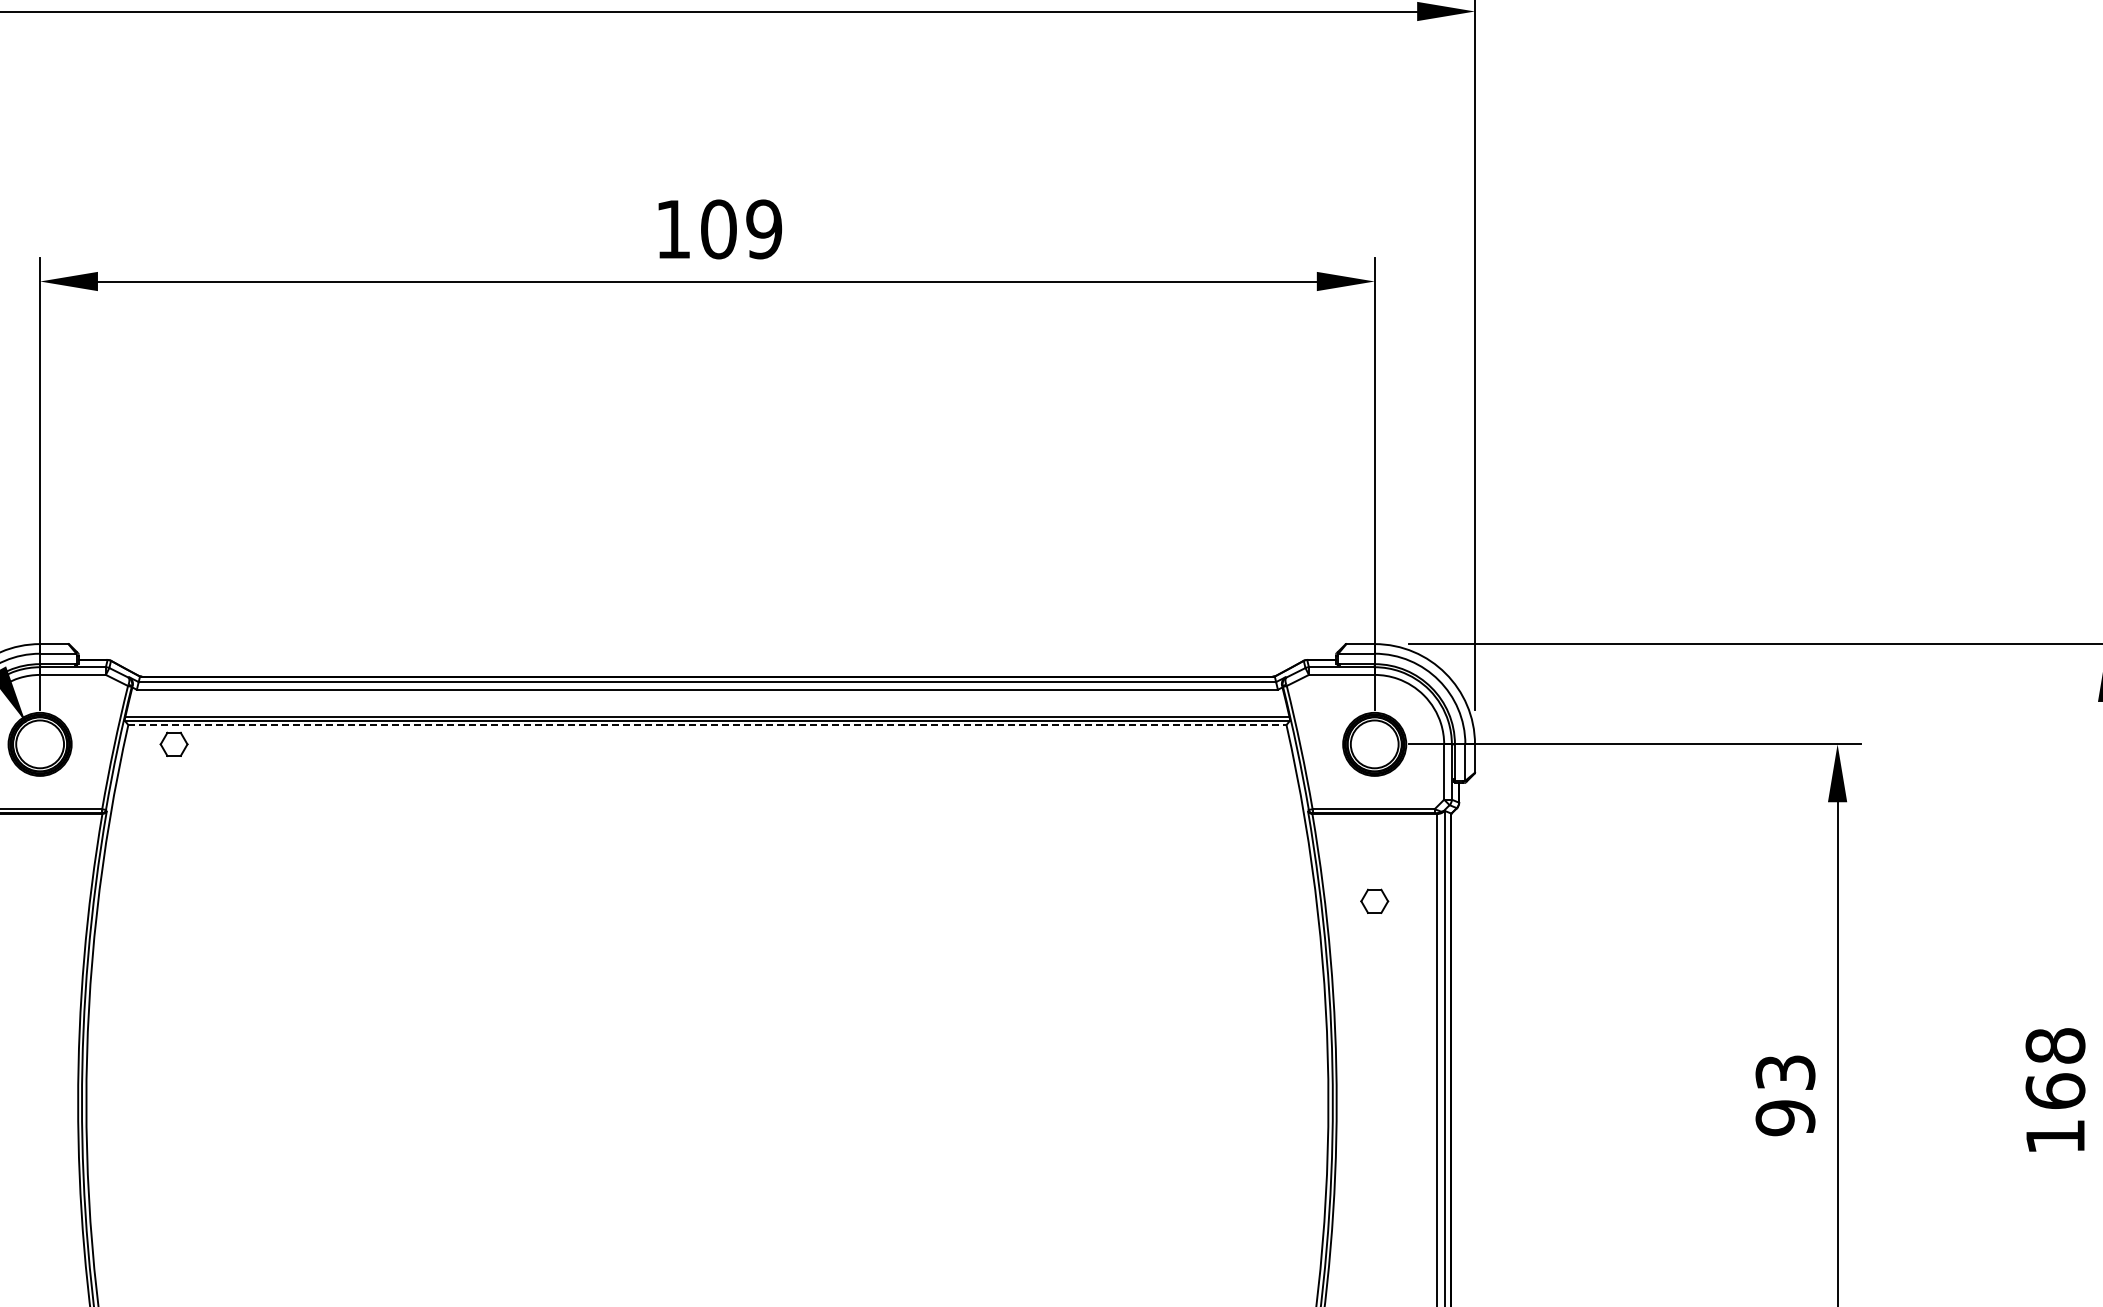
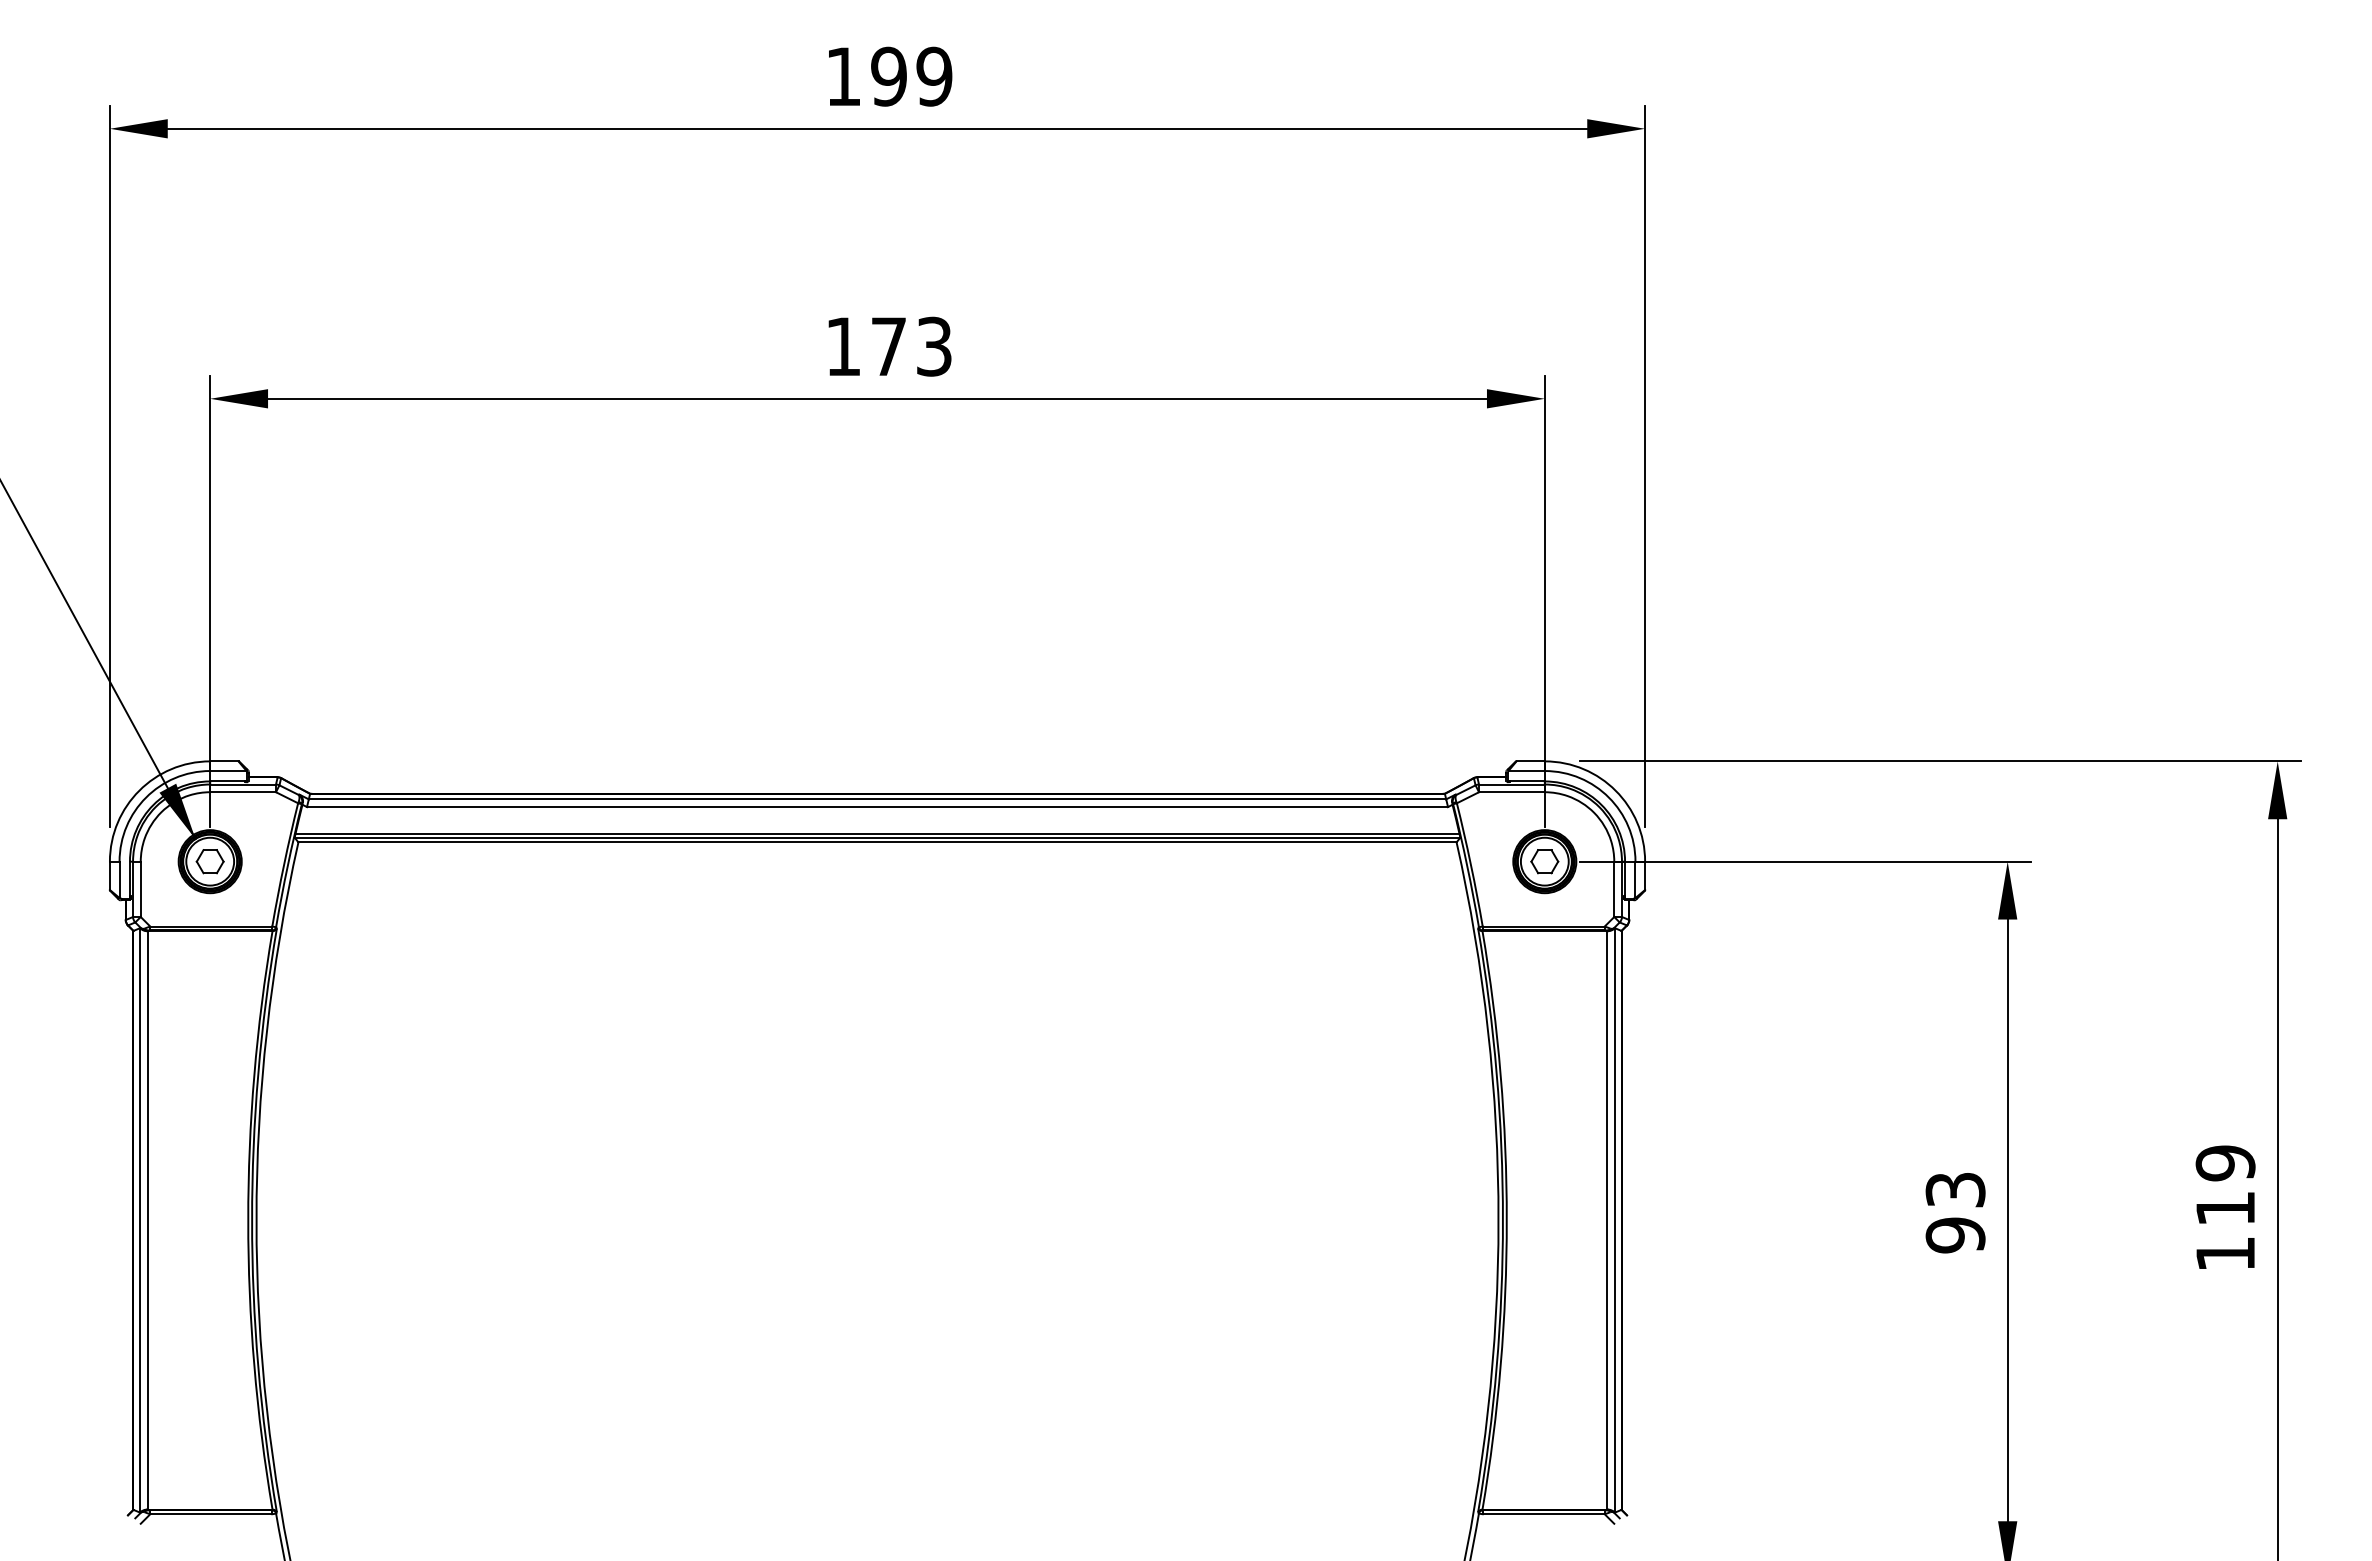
text: (741, 229) -> (911, 346), 109 -> 173
line: (708, 725) -> (878, 842), dashed -> solid
part: (173, 744) -> (209, 861), moved
part: (1374, 901) -> (1544, 861), moved
text: (2055, 1068) -> (2225, 1185), 168 -> 119

